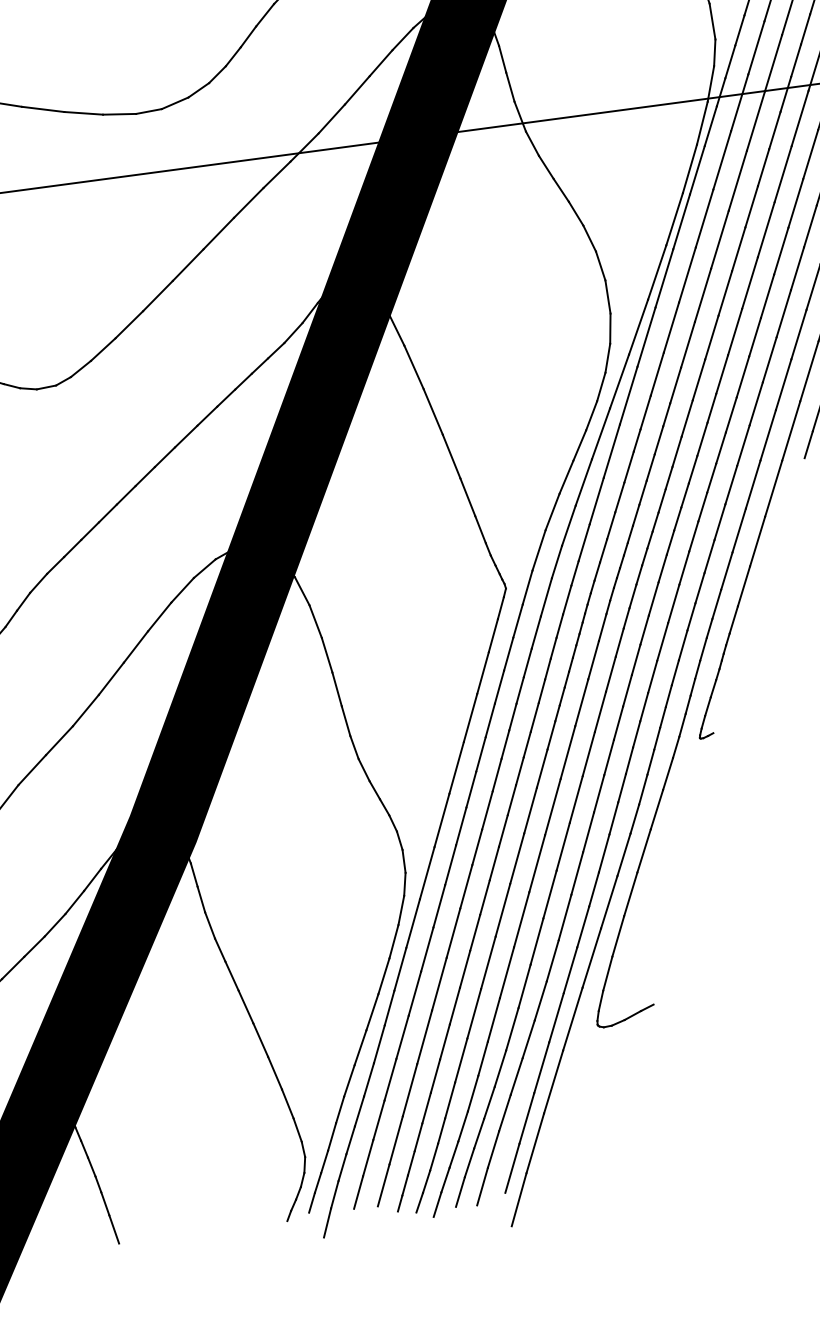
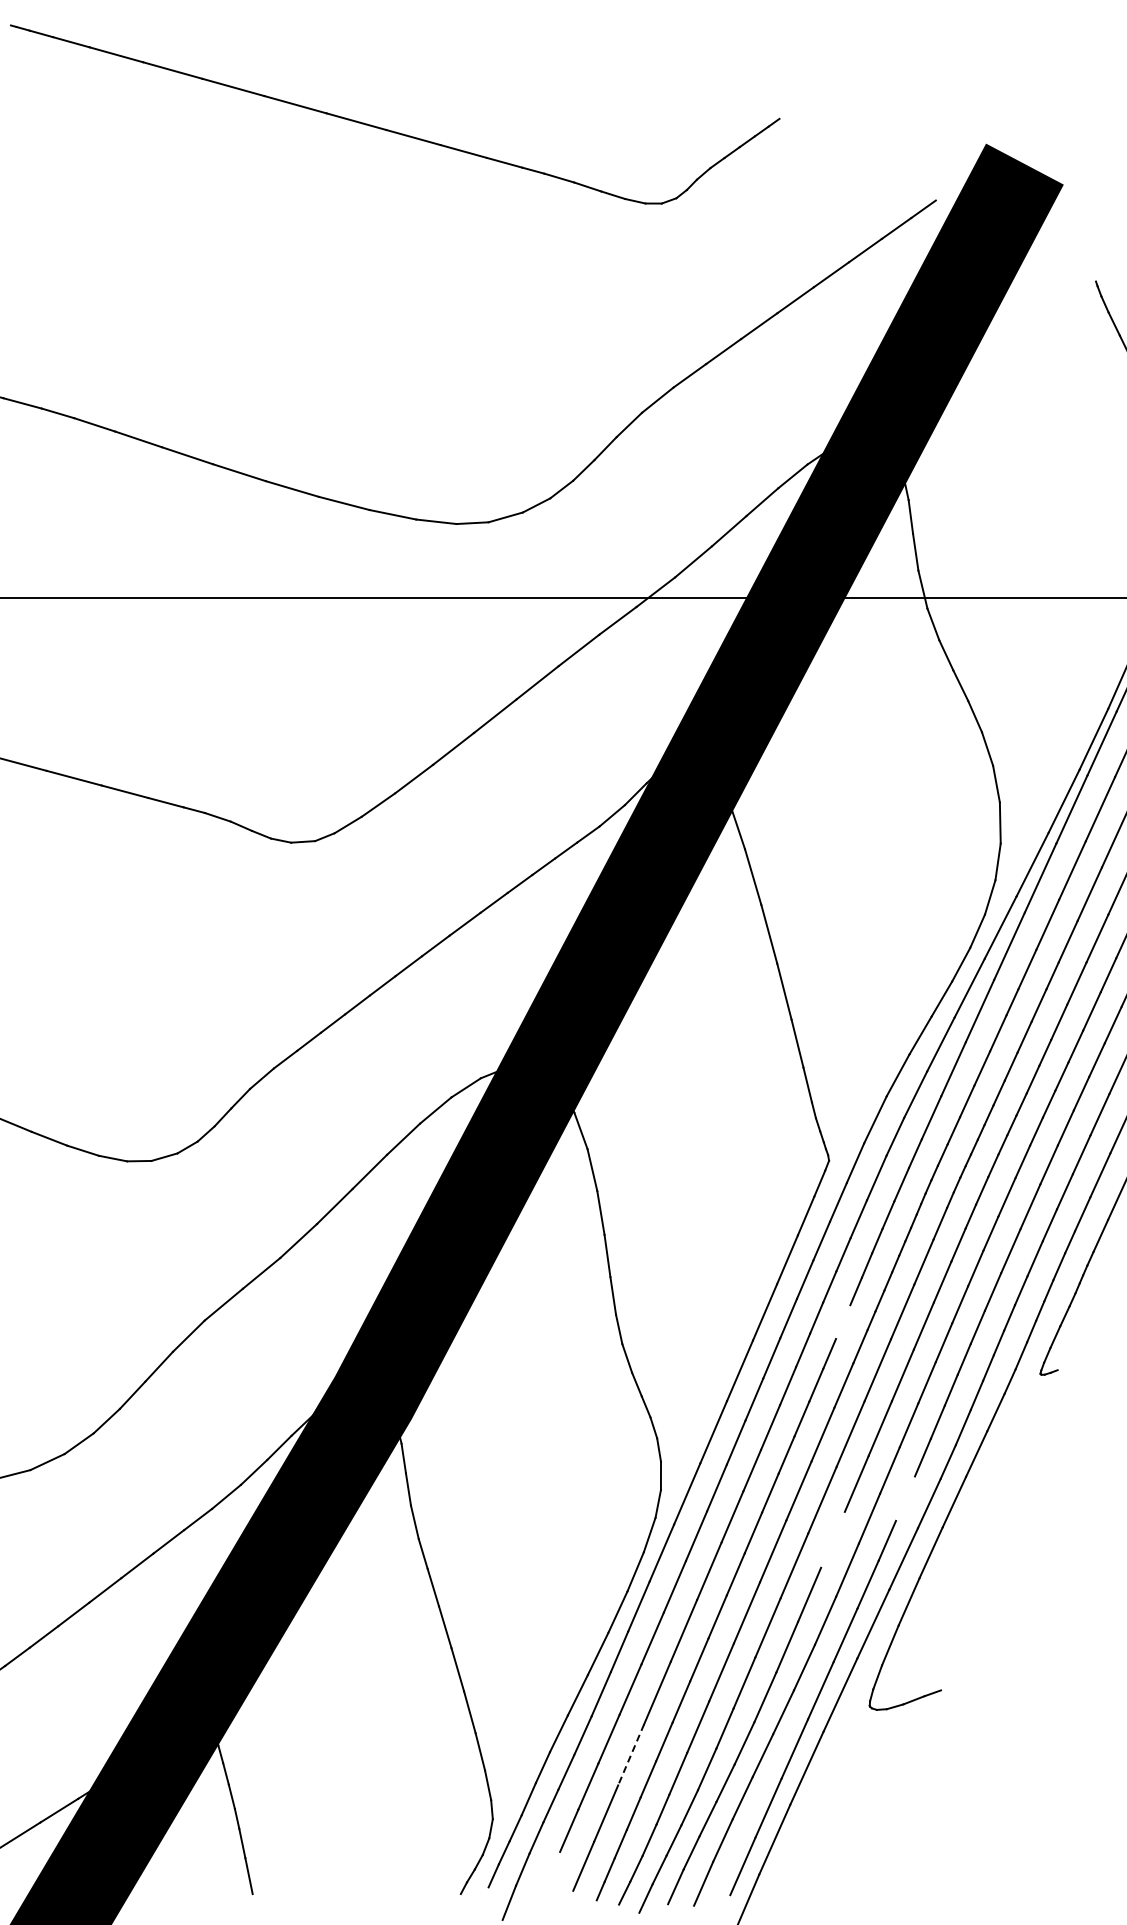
line: (534, 716) -> (843, 1321), removed
line: (604, 853) -> (905, 1498), removed
line: (549, 894) -> (832, 1539), removed
line: (409, 1090) -> (630, 1755), solid -> dashed
line: (358, 1192) -> (551, 1870), removed

